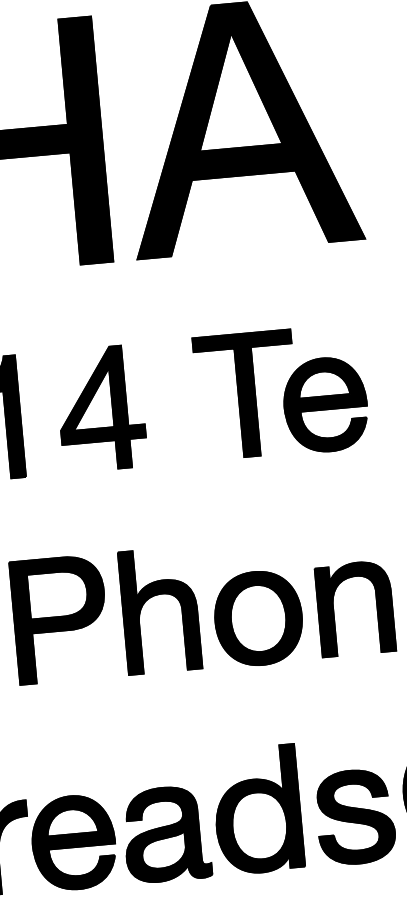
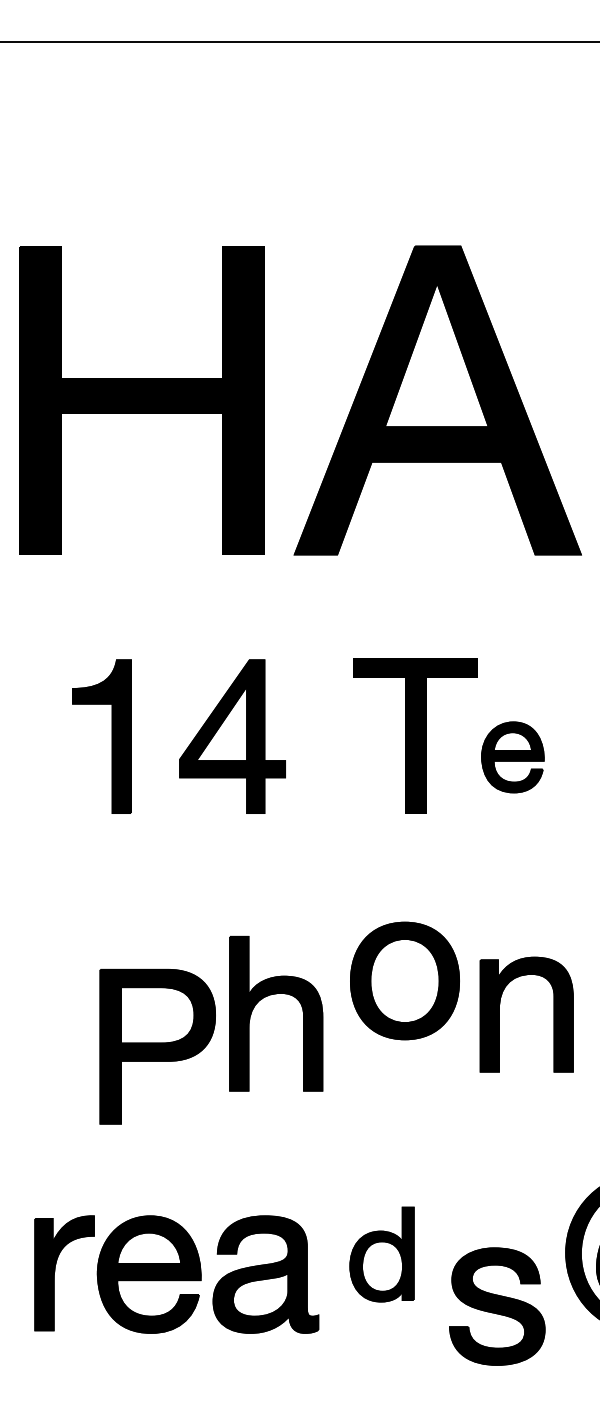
part: (325, 405) -> (512, 757), size x0.6
part: (155, 596) -> (271, 995), moved
part: (258, 618) -> (404, 980), moved
part: (60, 619) -> (157, 1046), moved
part: (257, 809) -> (381, 1254), size x0.6
part: (355, 817) -> (497, 1306), moved

